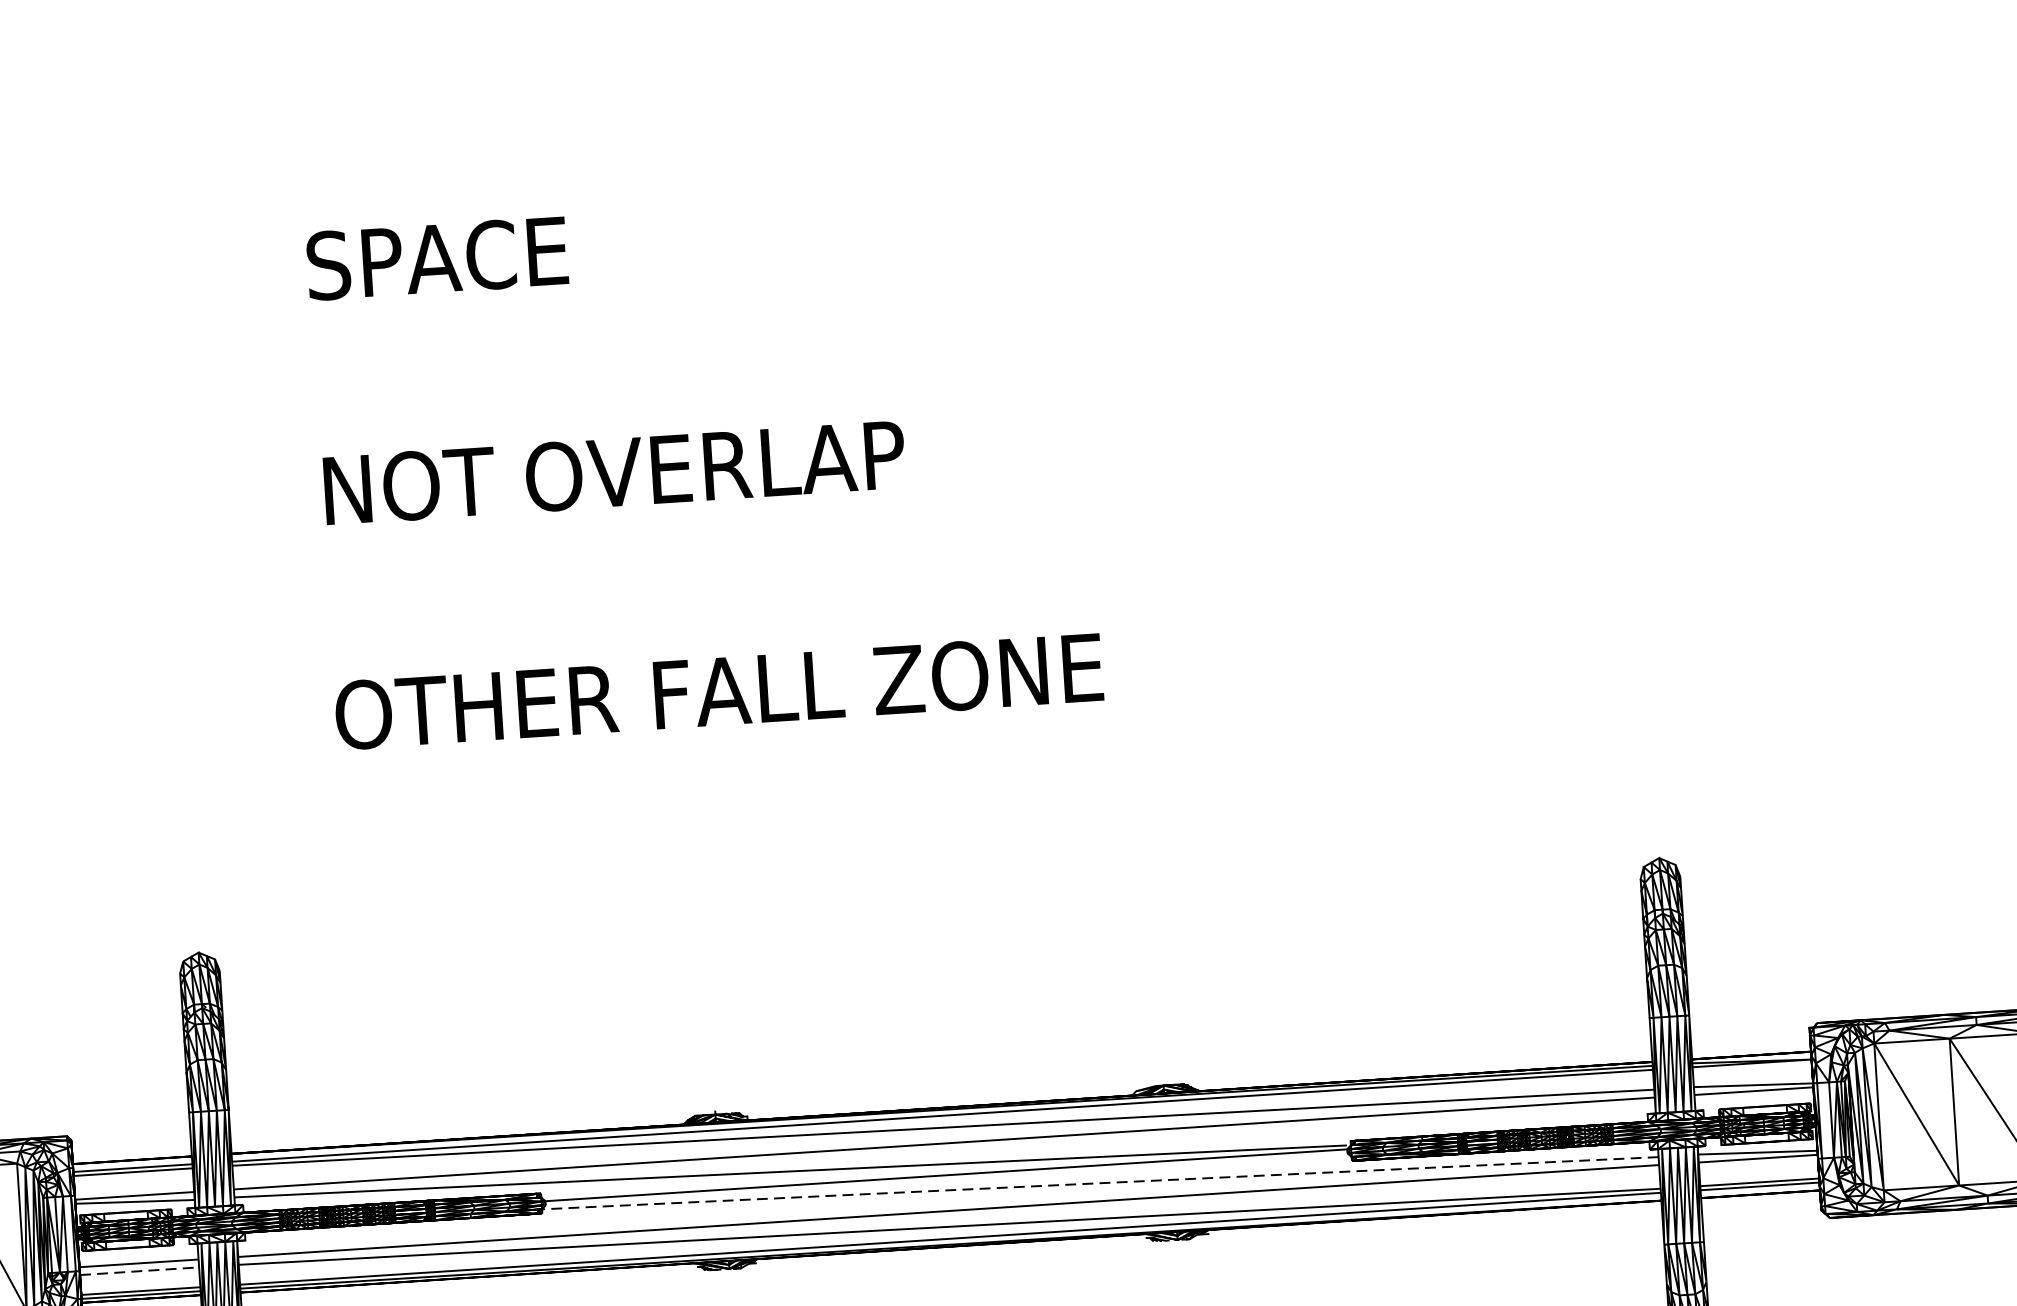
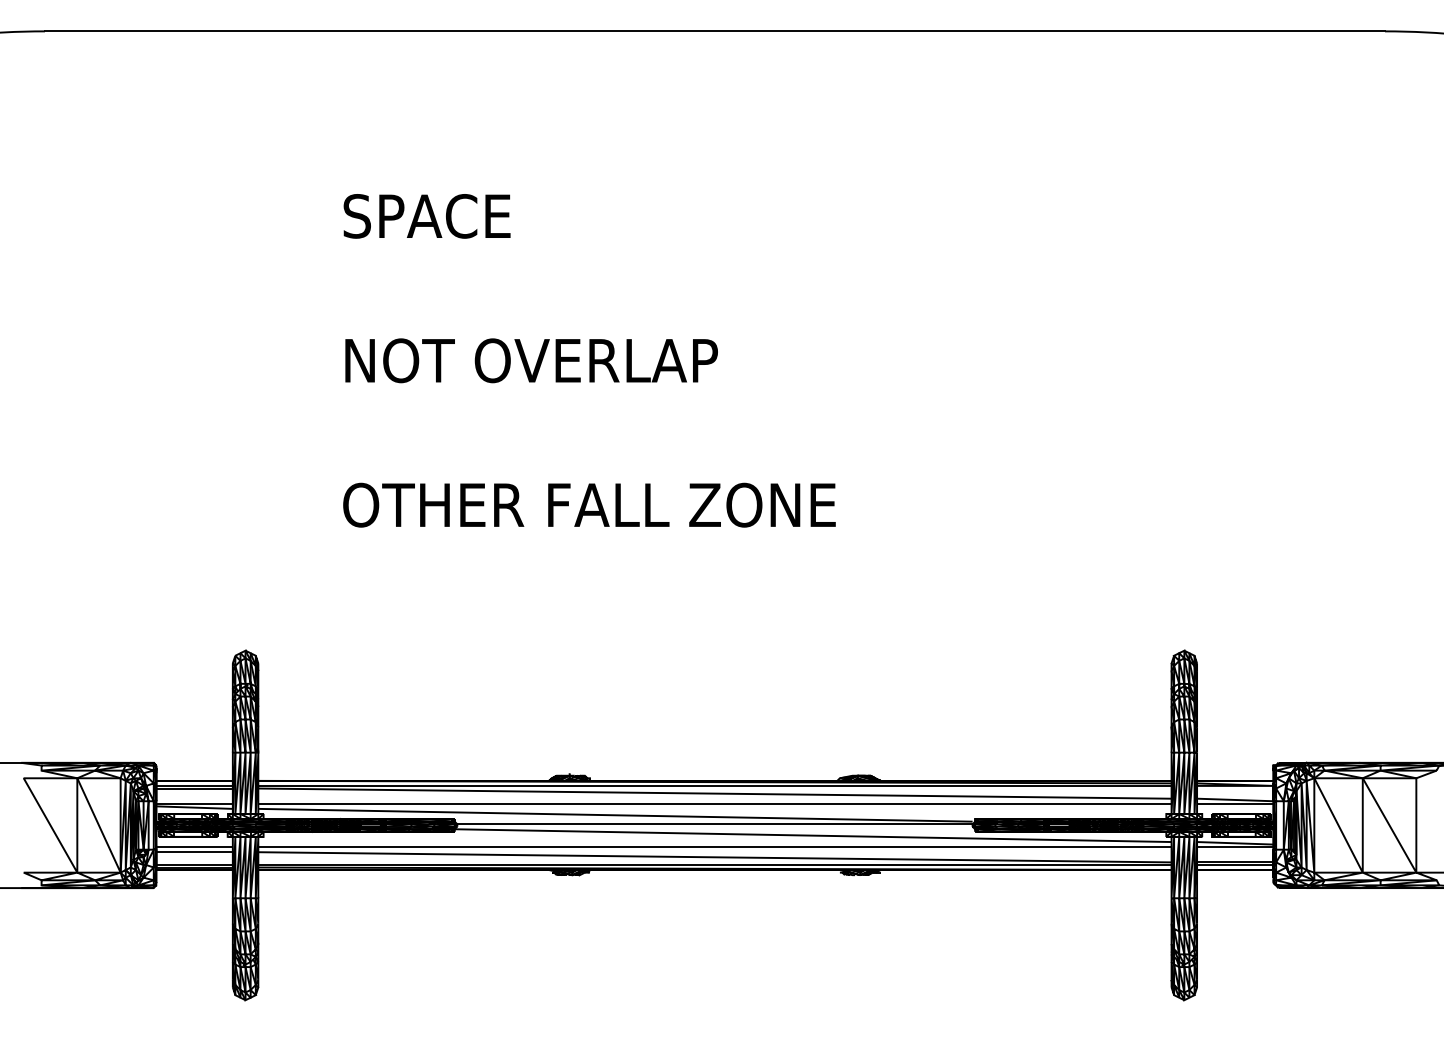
line: (1099, 1183) -> (812, 835), dashed -> solid
line: (141, 1271) -> (195, 852), dashed -> solid

